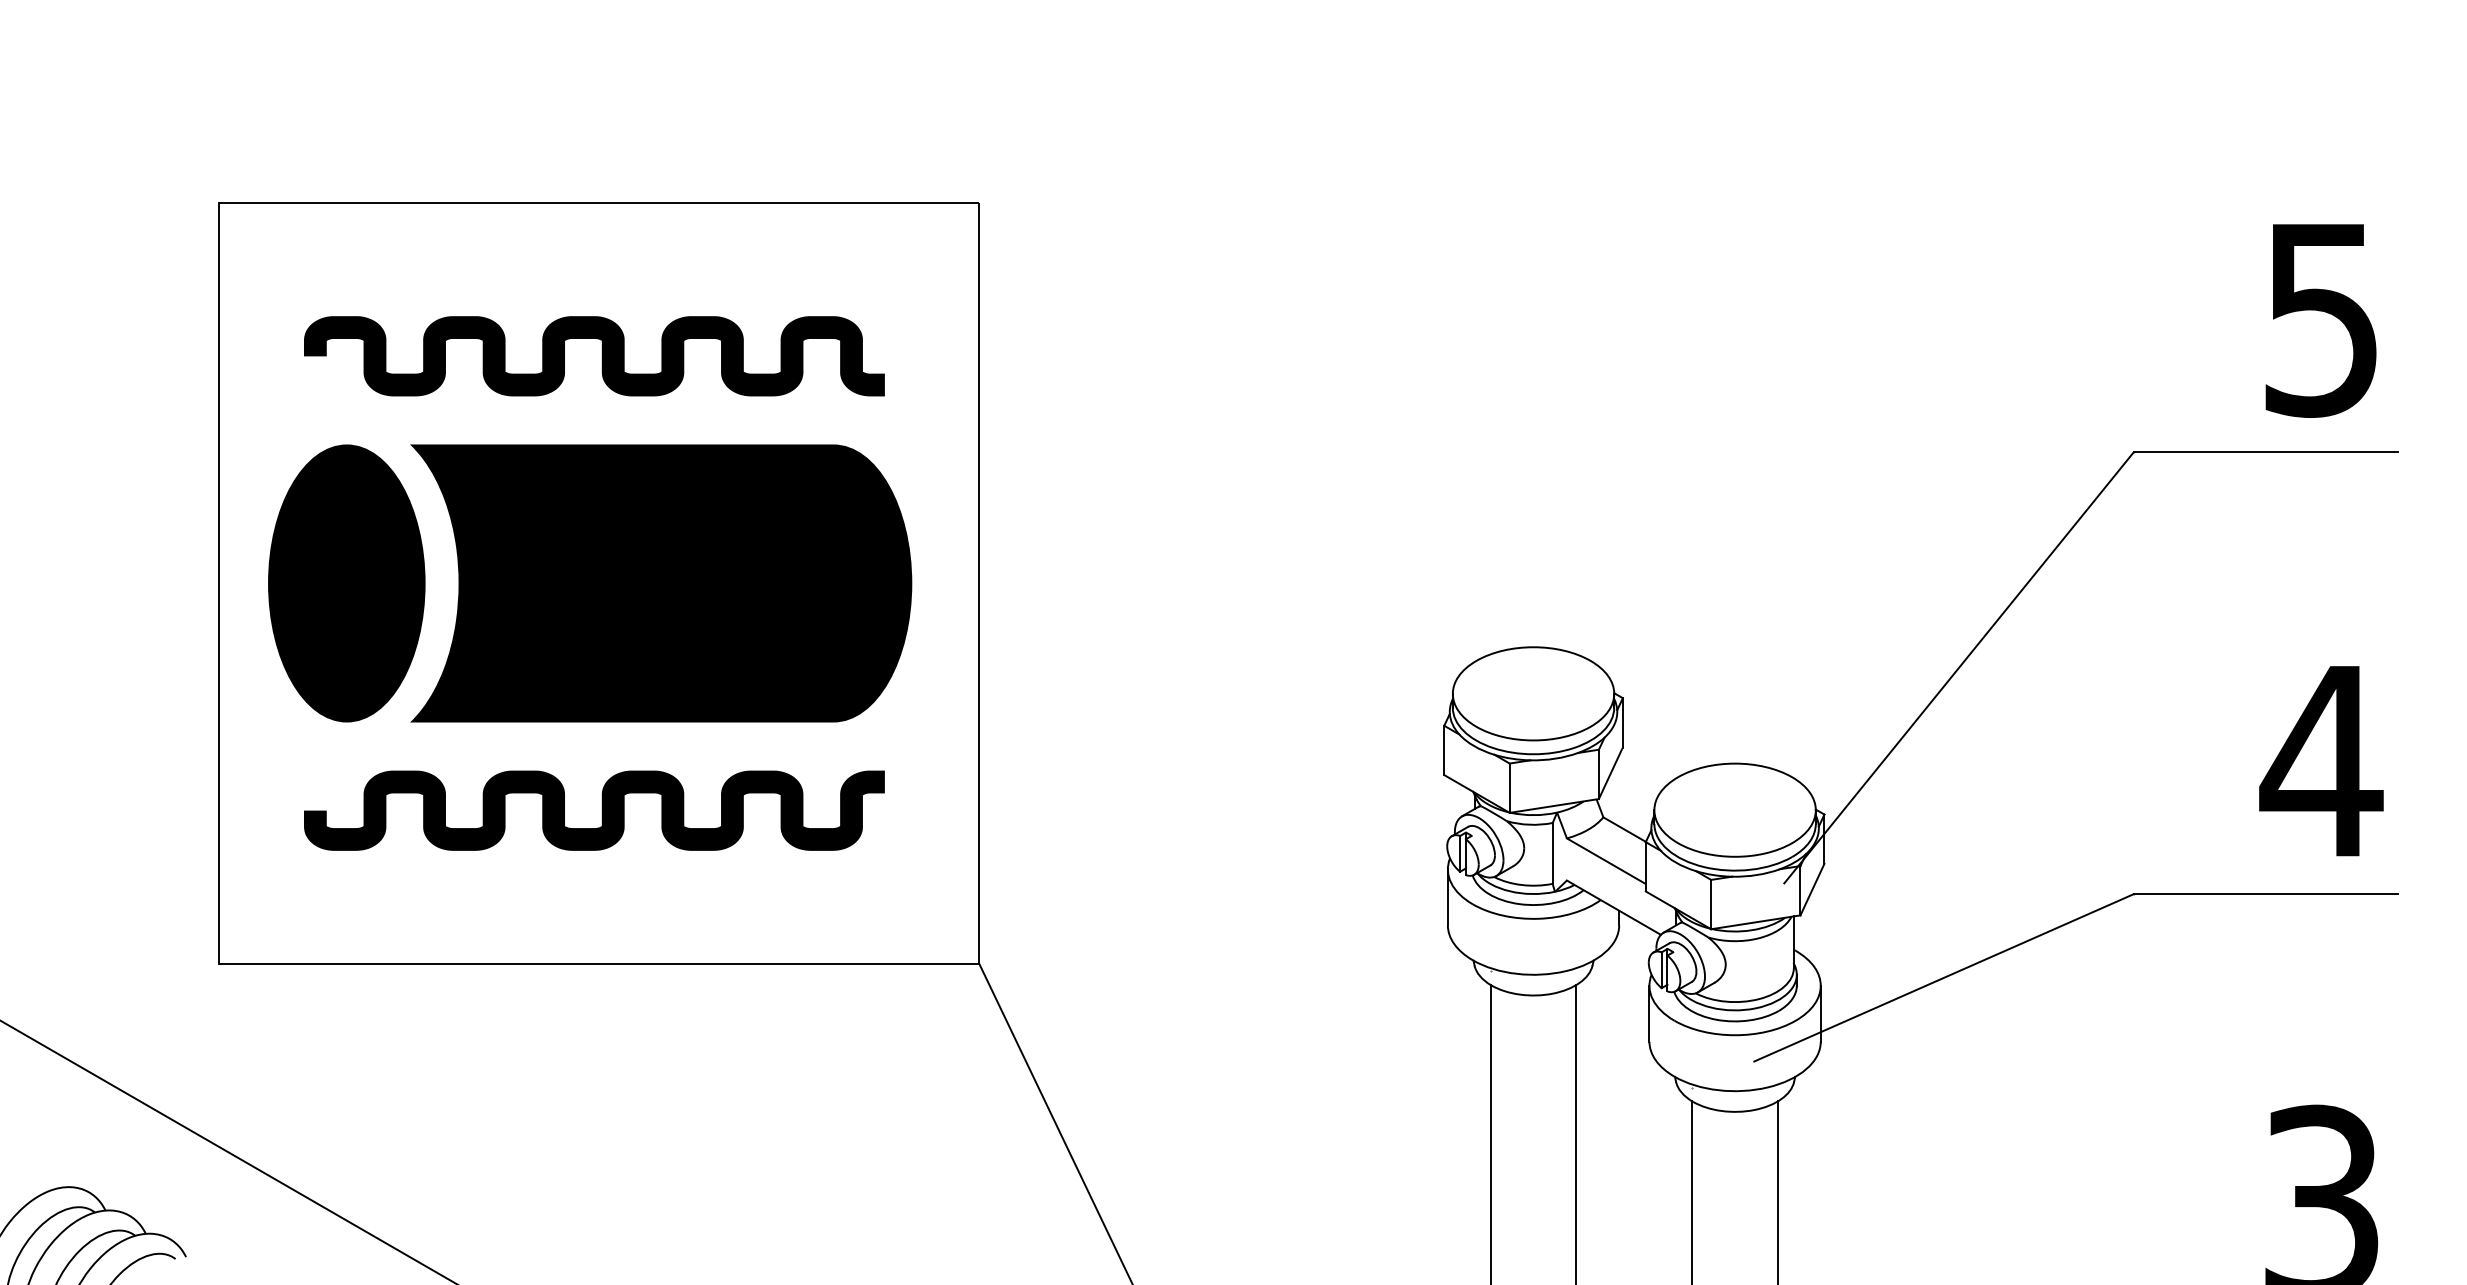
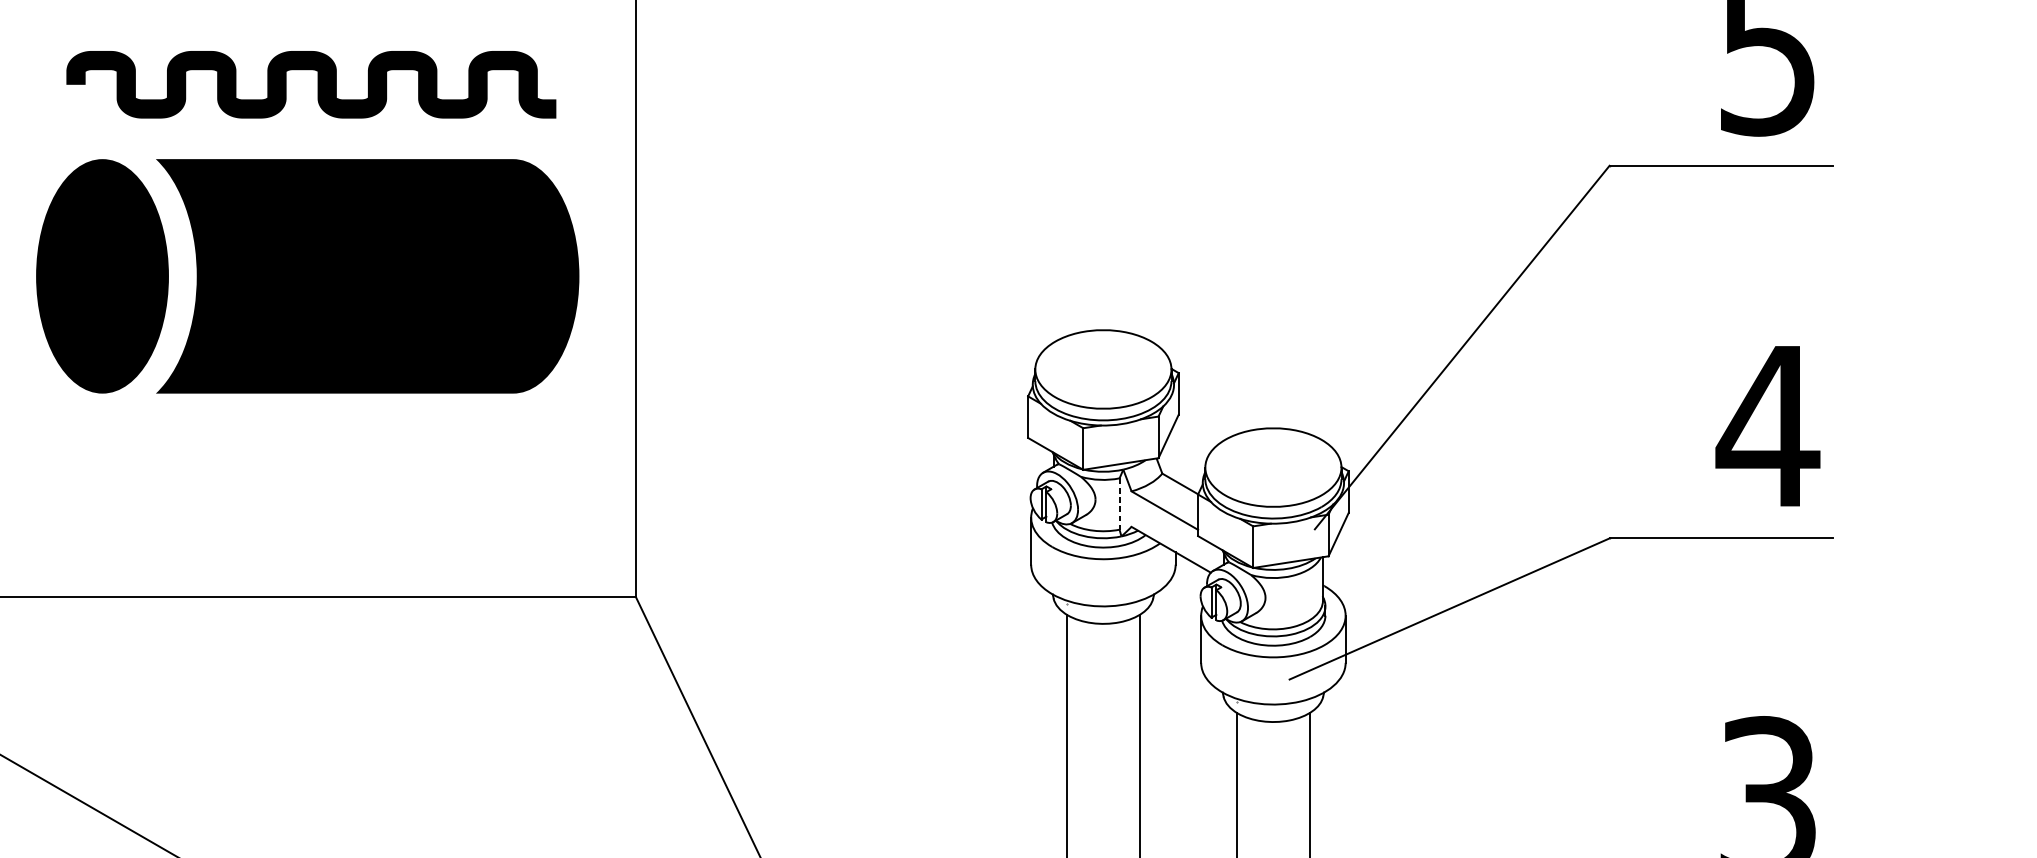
fill: (593, 810) -> (310, 467), removed
line: (1552, 853) -> (1119, 504), solid -> dashed

